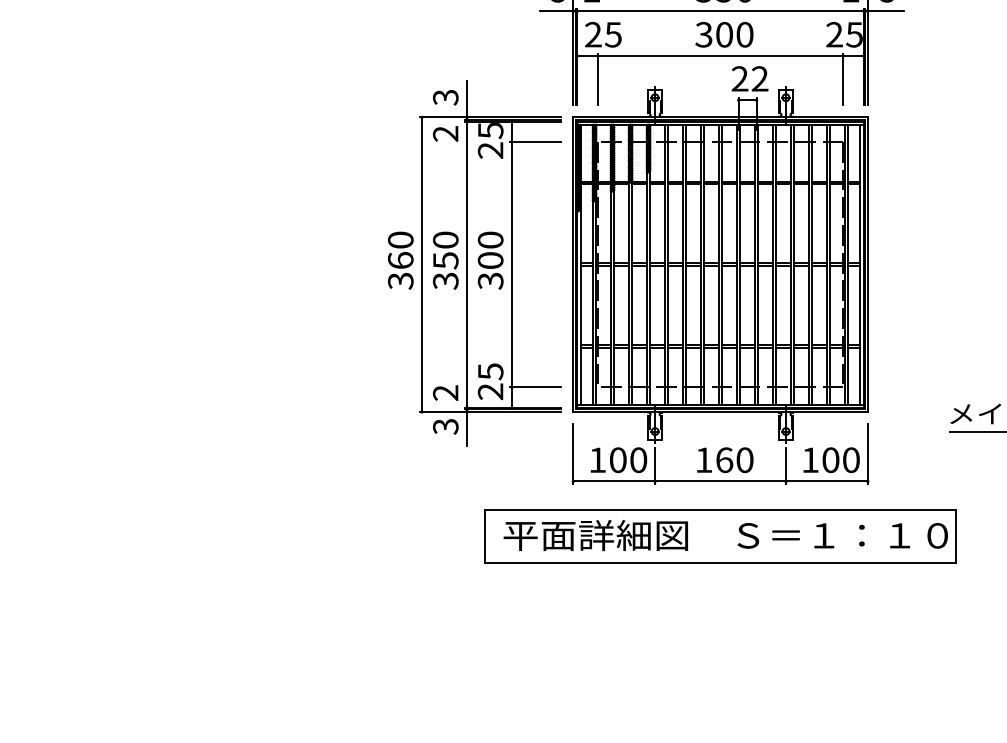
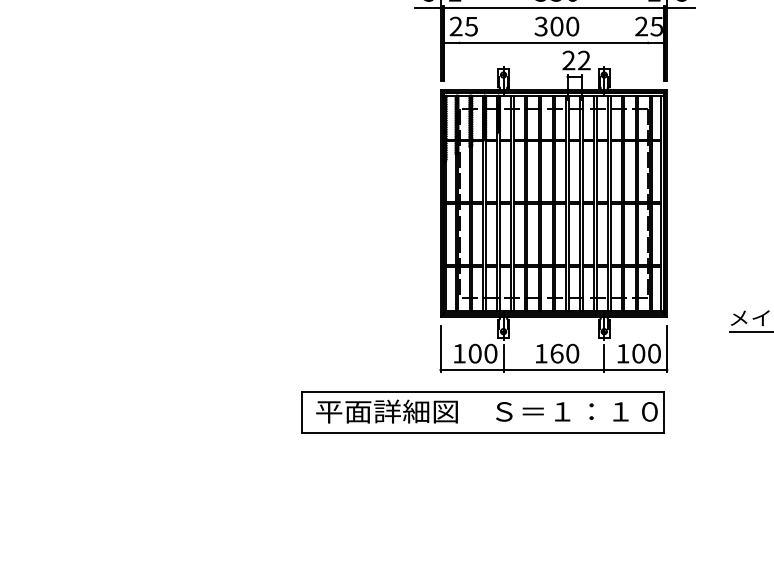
line: (597, 78) -> (459, 60), removed
line: (843, 78) -> (648, 60), removed
part: (474, 263) -> (364, 202), removed
part: (720, 536) -> (482, 412), moved

